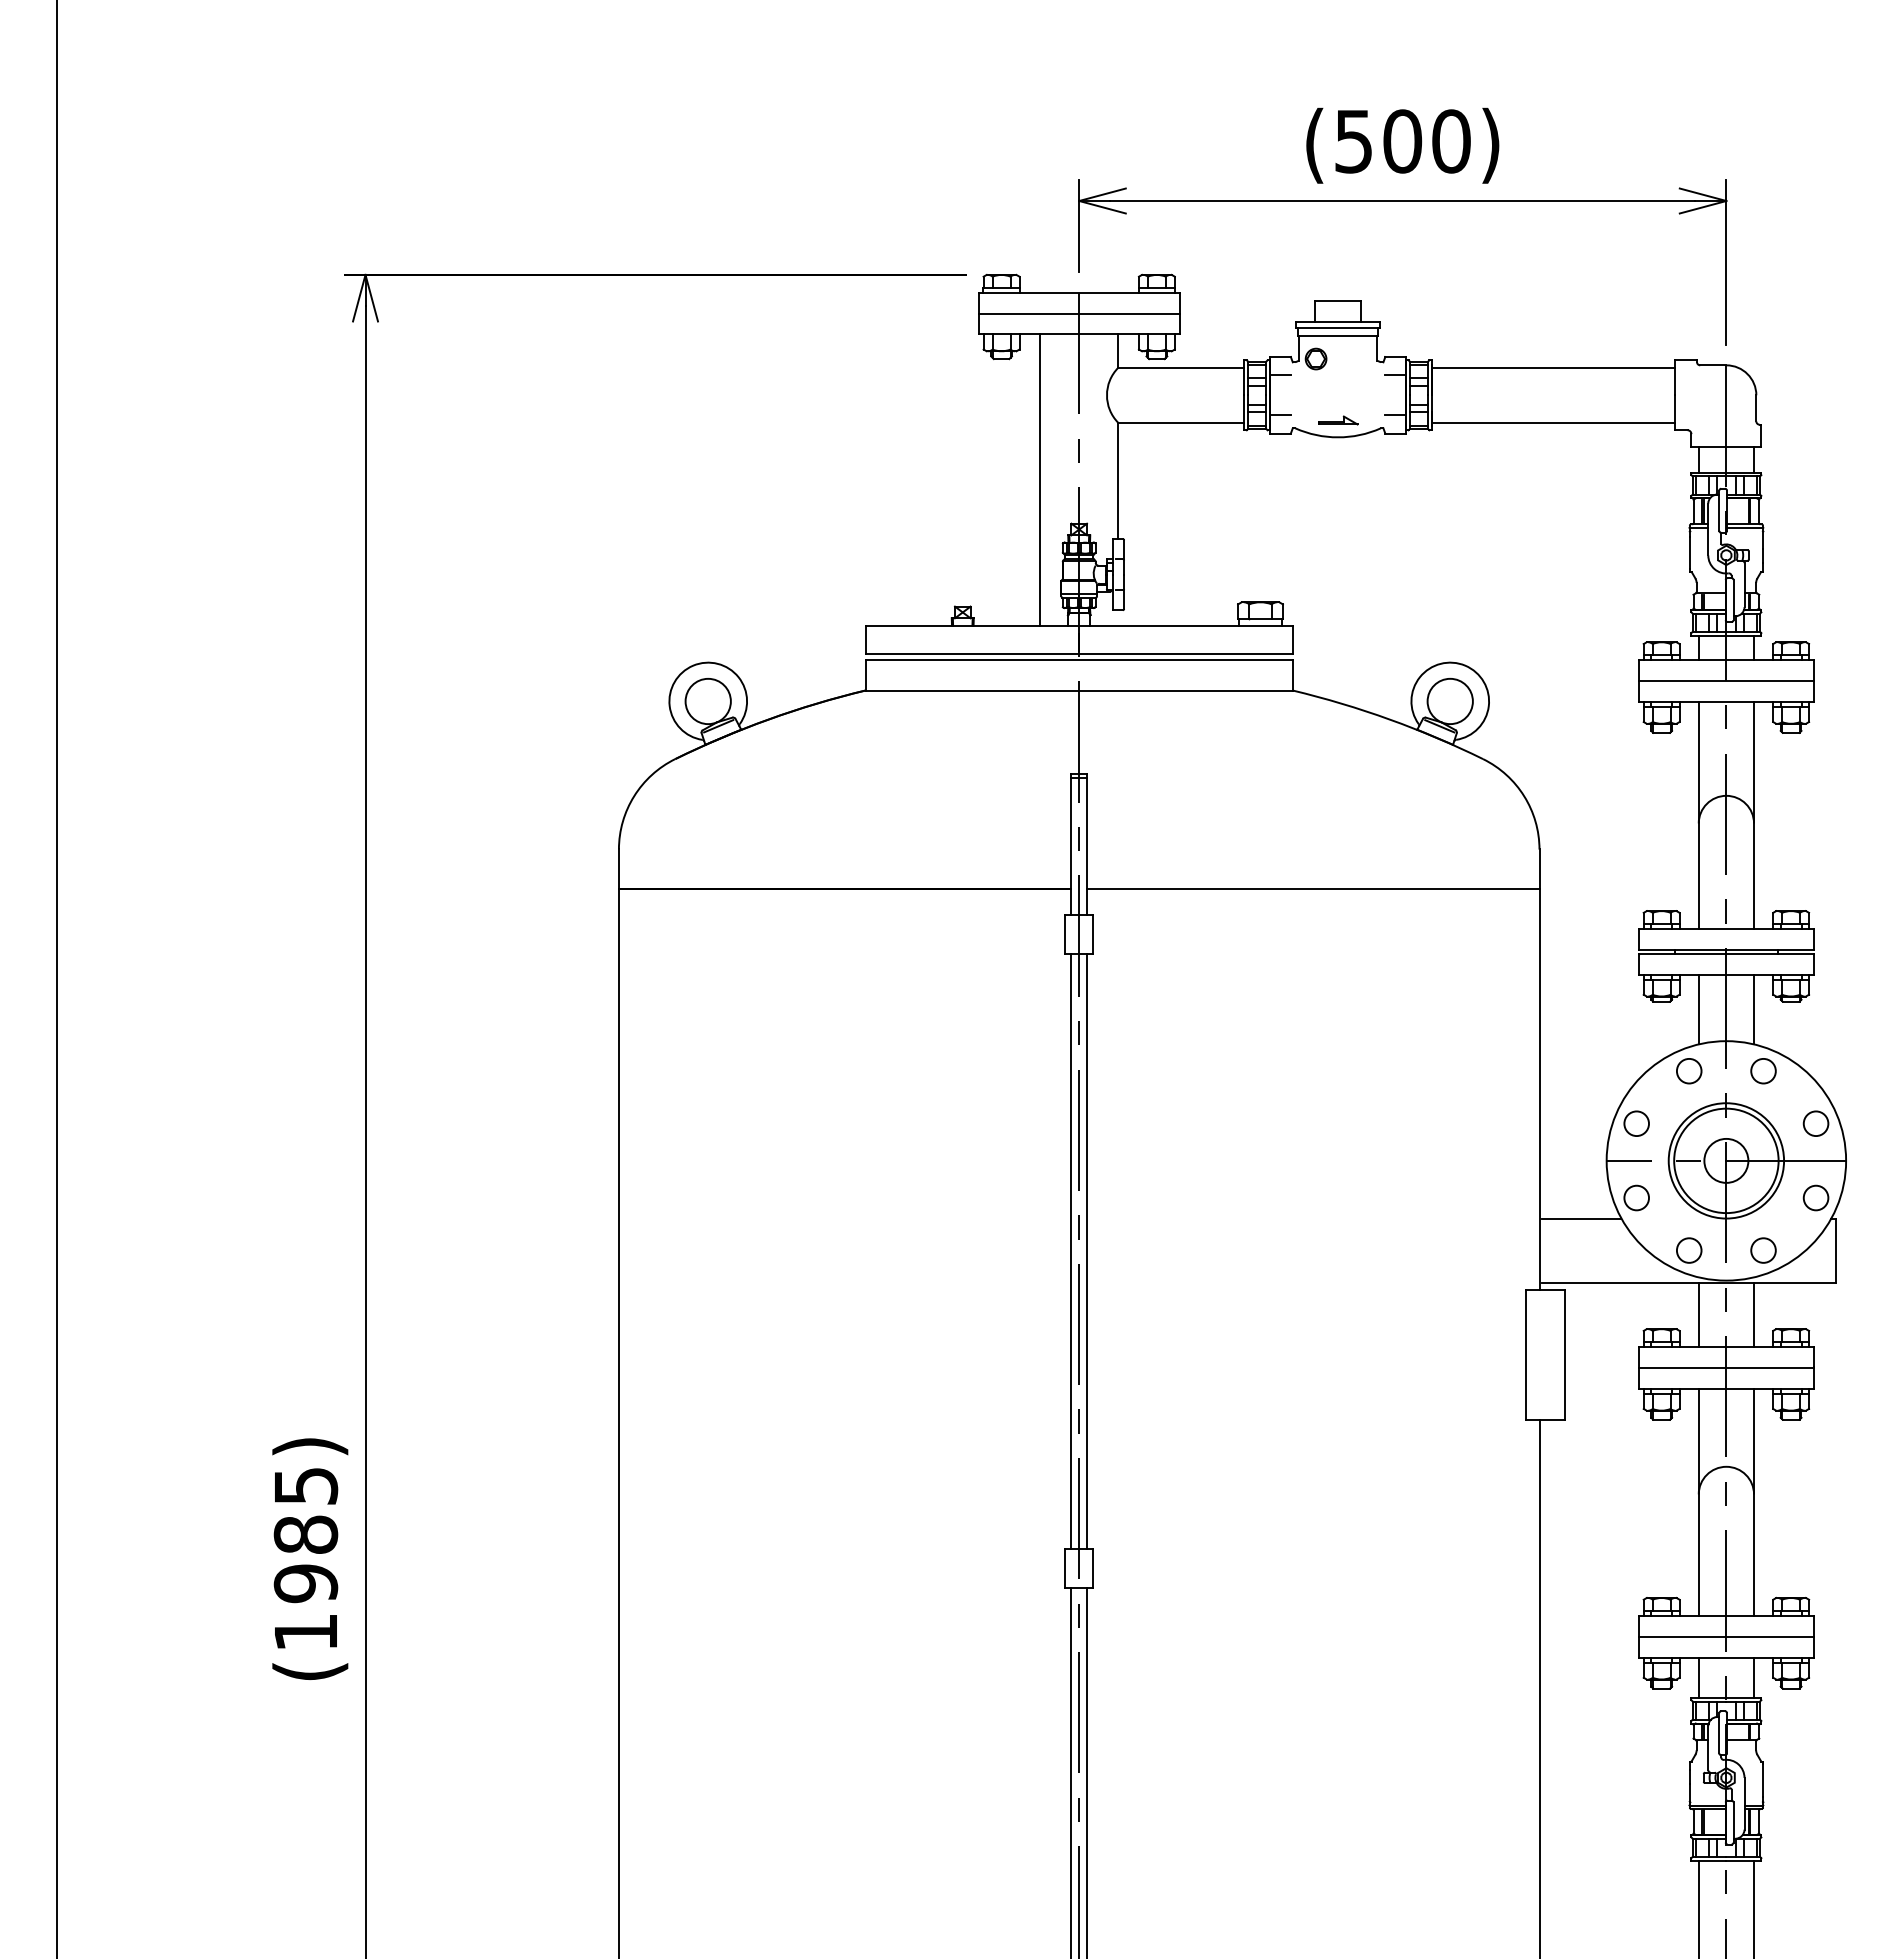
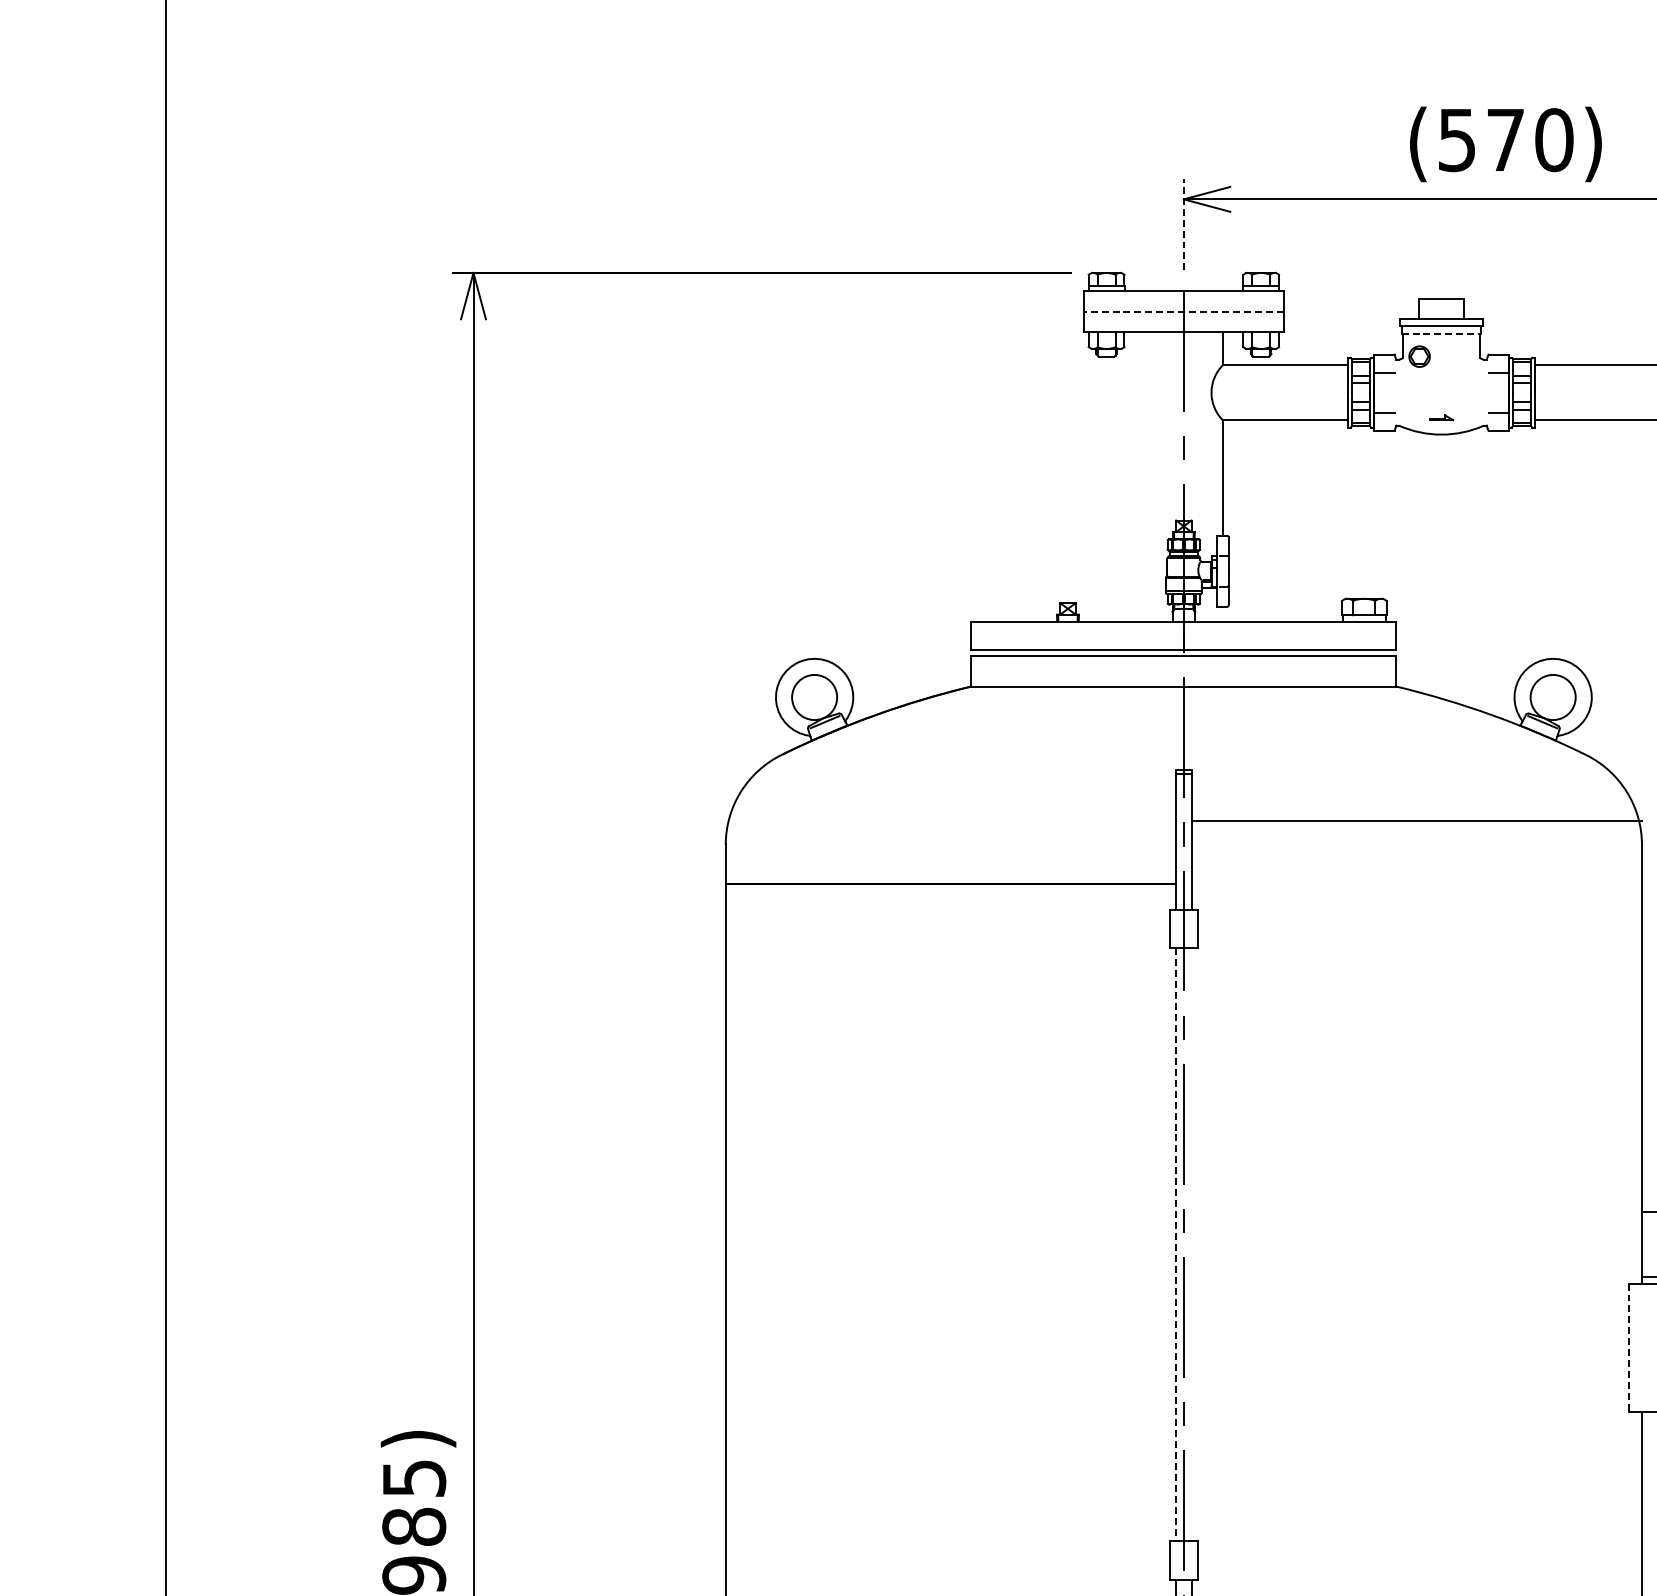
text: (1402, 141) -> (1505, 140), (500) -> (570)
line: (1079, 225) -> (1184, 223), solid -> dashed
line: (1078, 313) -> (1183, 311), solid -> dashed
line: (1338, 335) -> (1441, 333), solid -> dashed
part: (1338, 420) -> (1441, 417), size x0.6
line: (1040, 479) -> (1145, 476), removed
line: (1313, 888) -> (1417, 820), moved
line: (1071, 1251) -> (1176, 1244), solid -> dashed
line: (1087, 1251) -> (1192, 1244), removed
line: (1526, 1355) -> (1629, 1348), solid -> dashed

